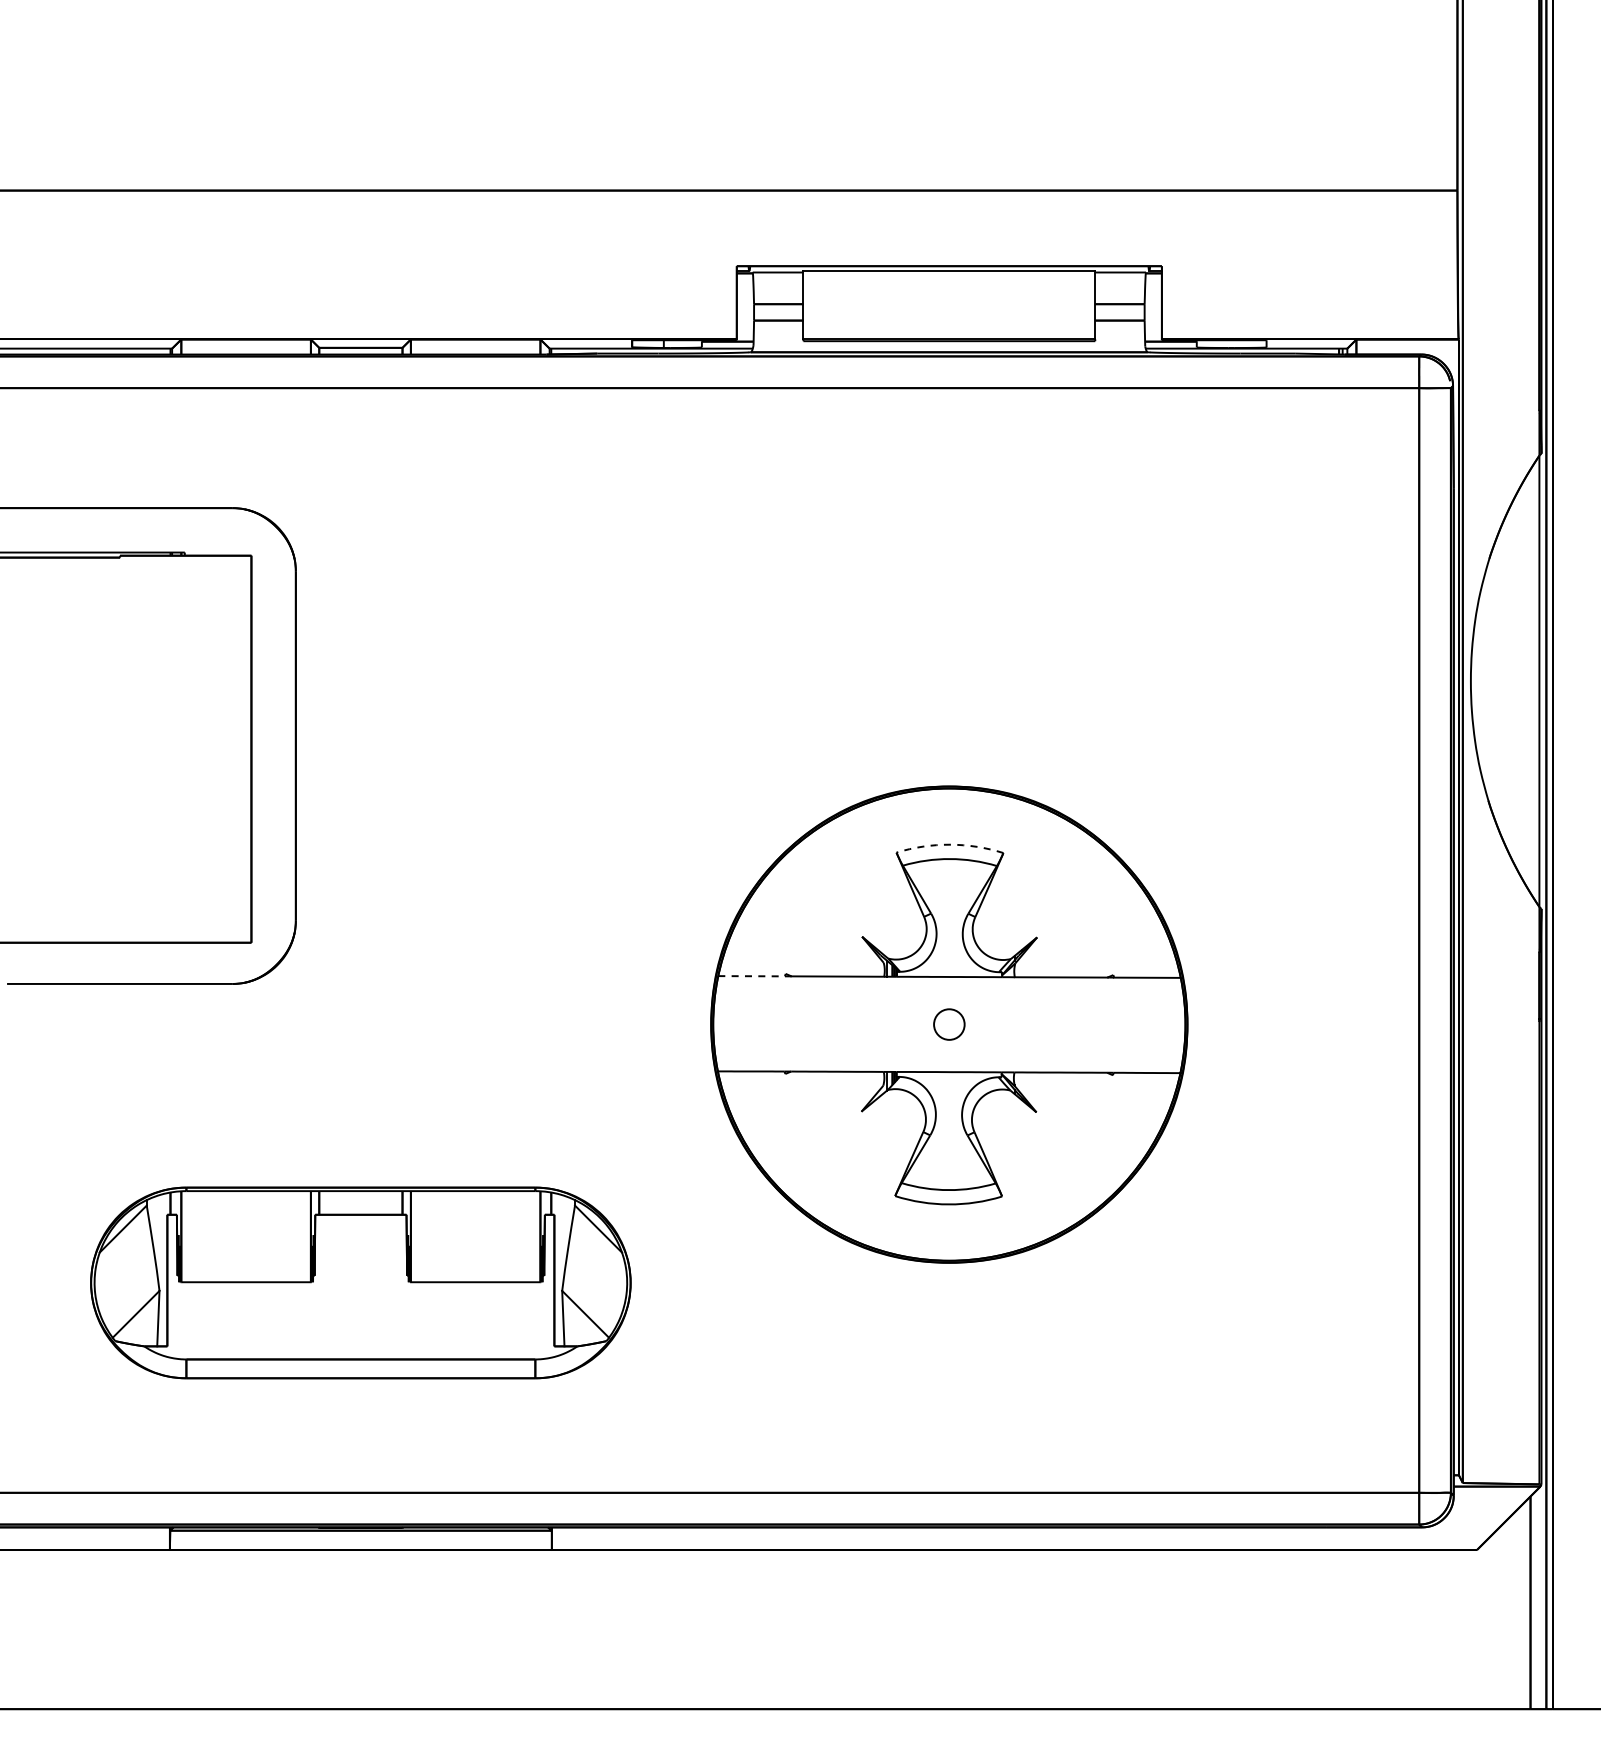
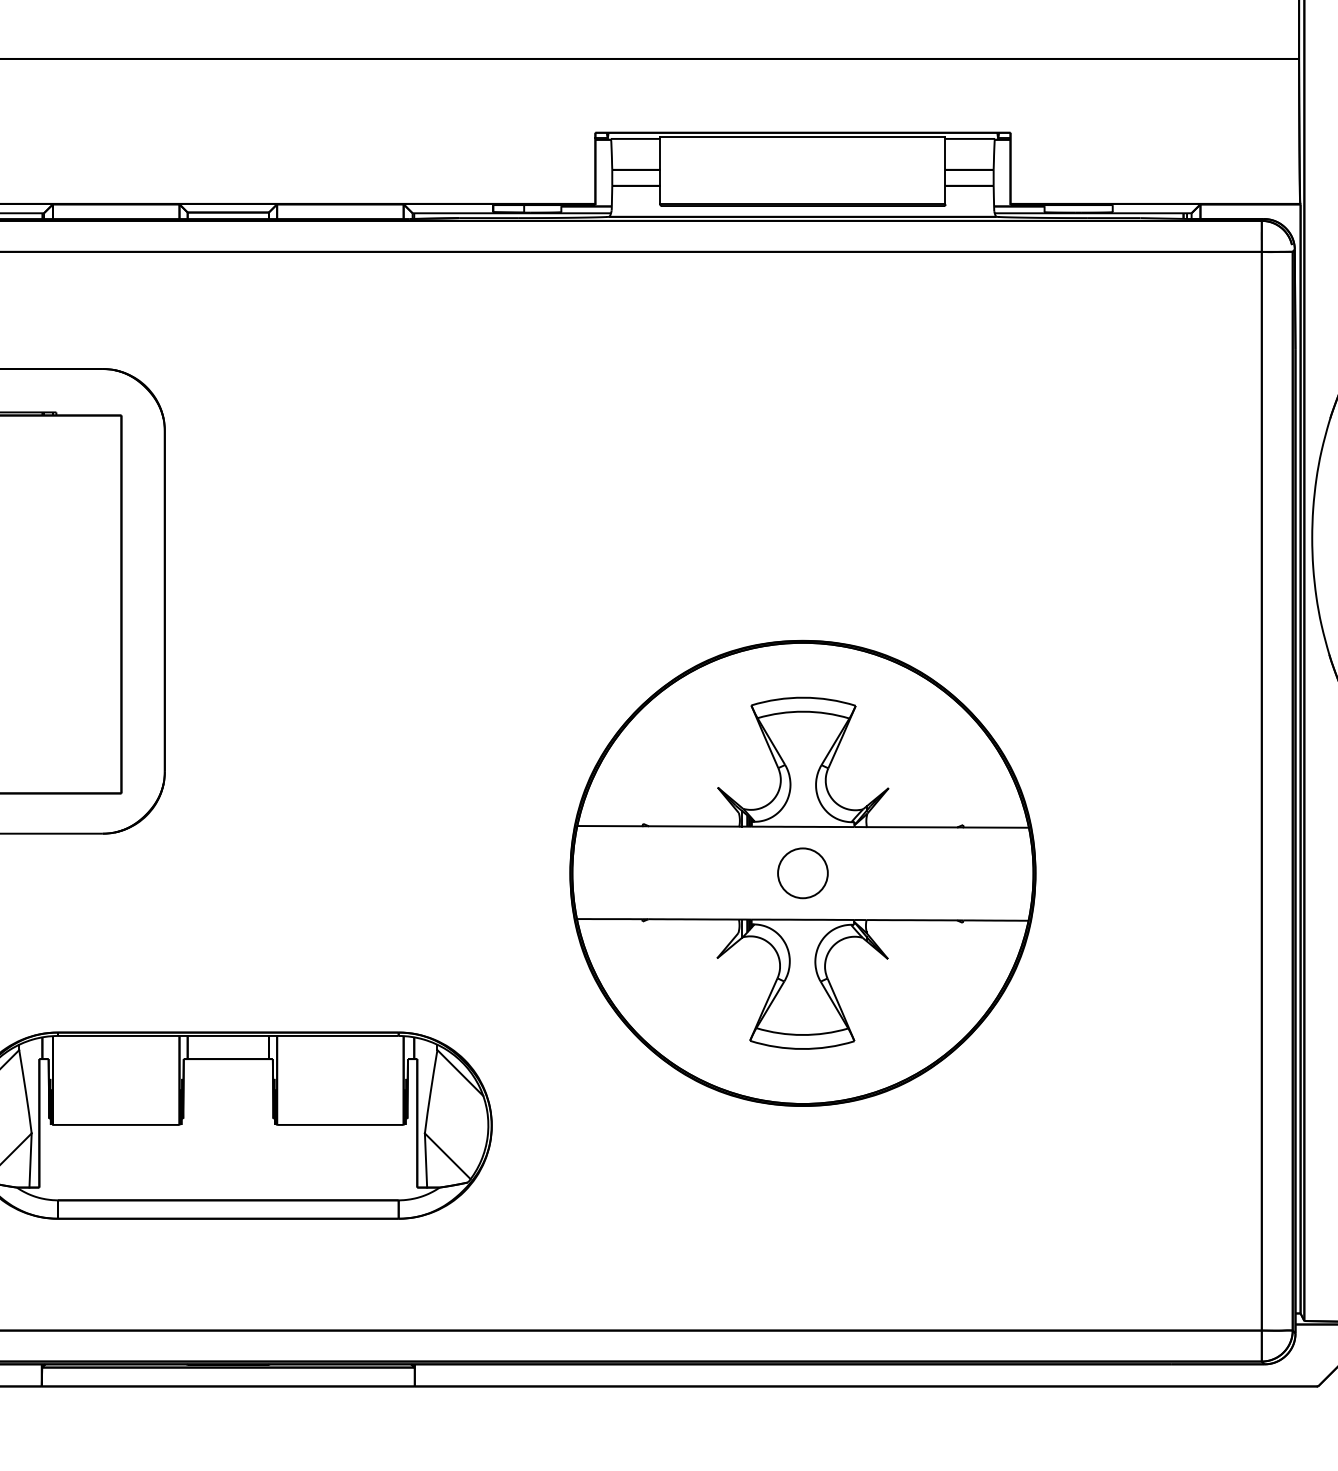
arc: (950, 844) -> (804, 697), dashed -> solid
line: (752, 976) -> (610, 826), dashed -> solid
circle: (948, 1024) -> (802, 873), size x1.67

